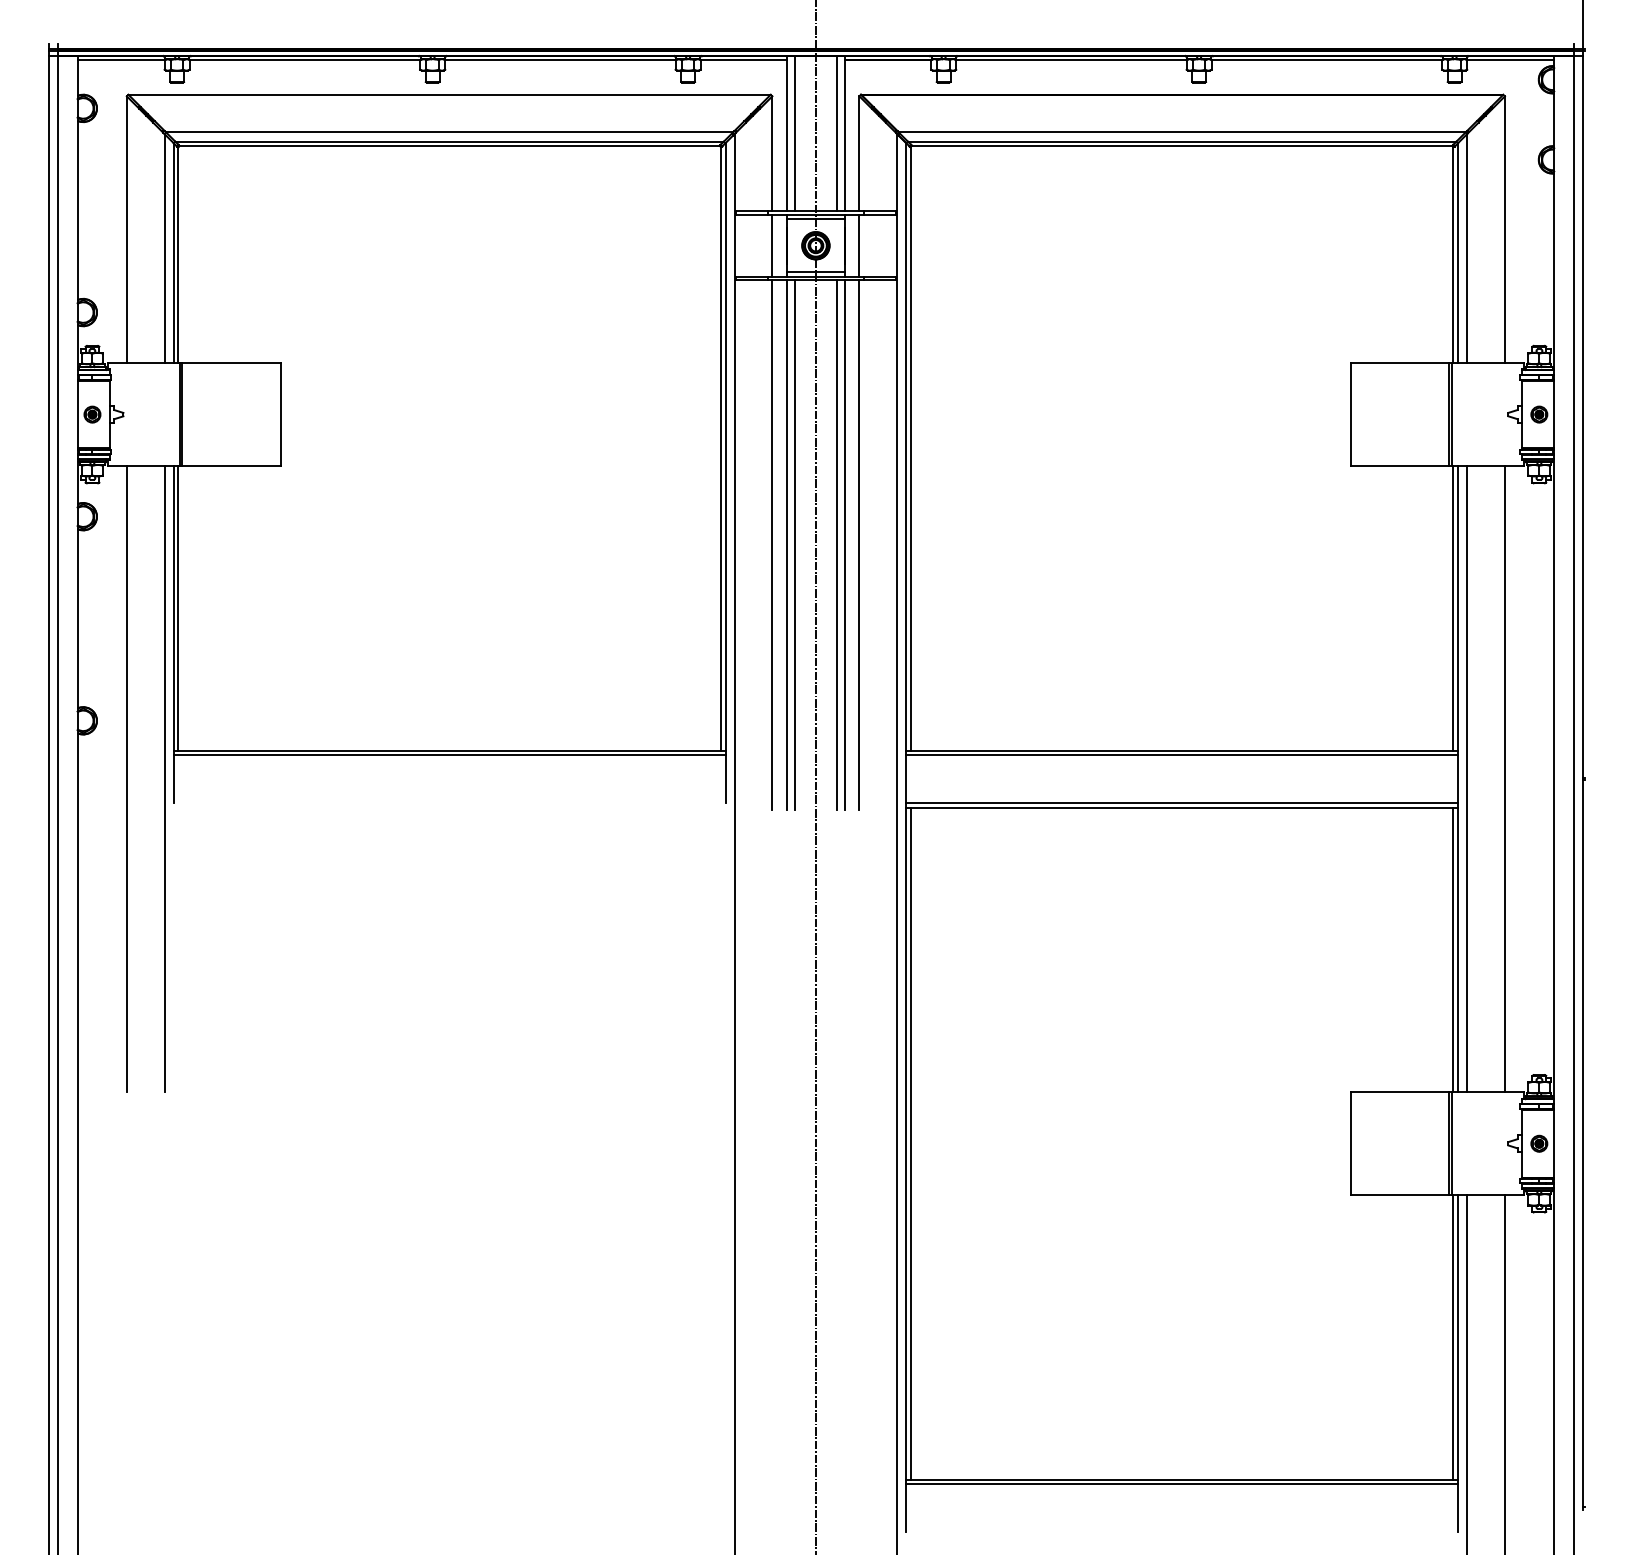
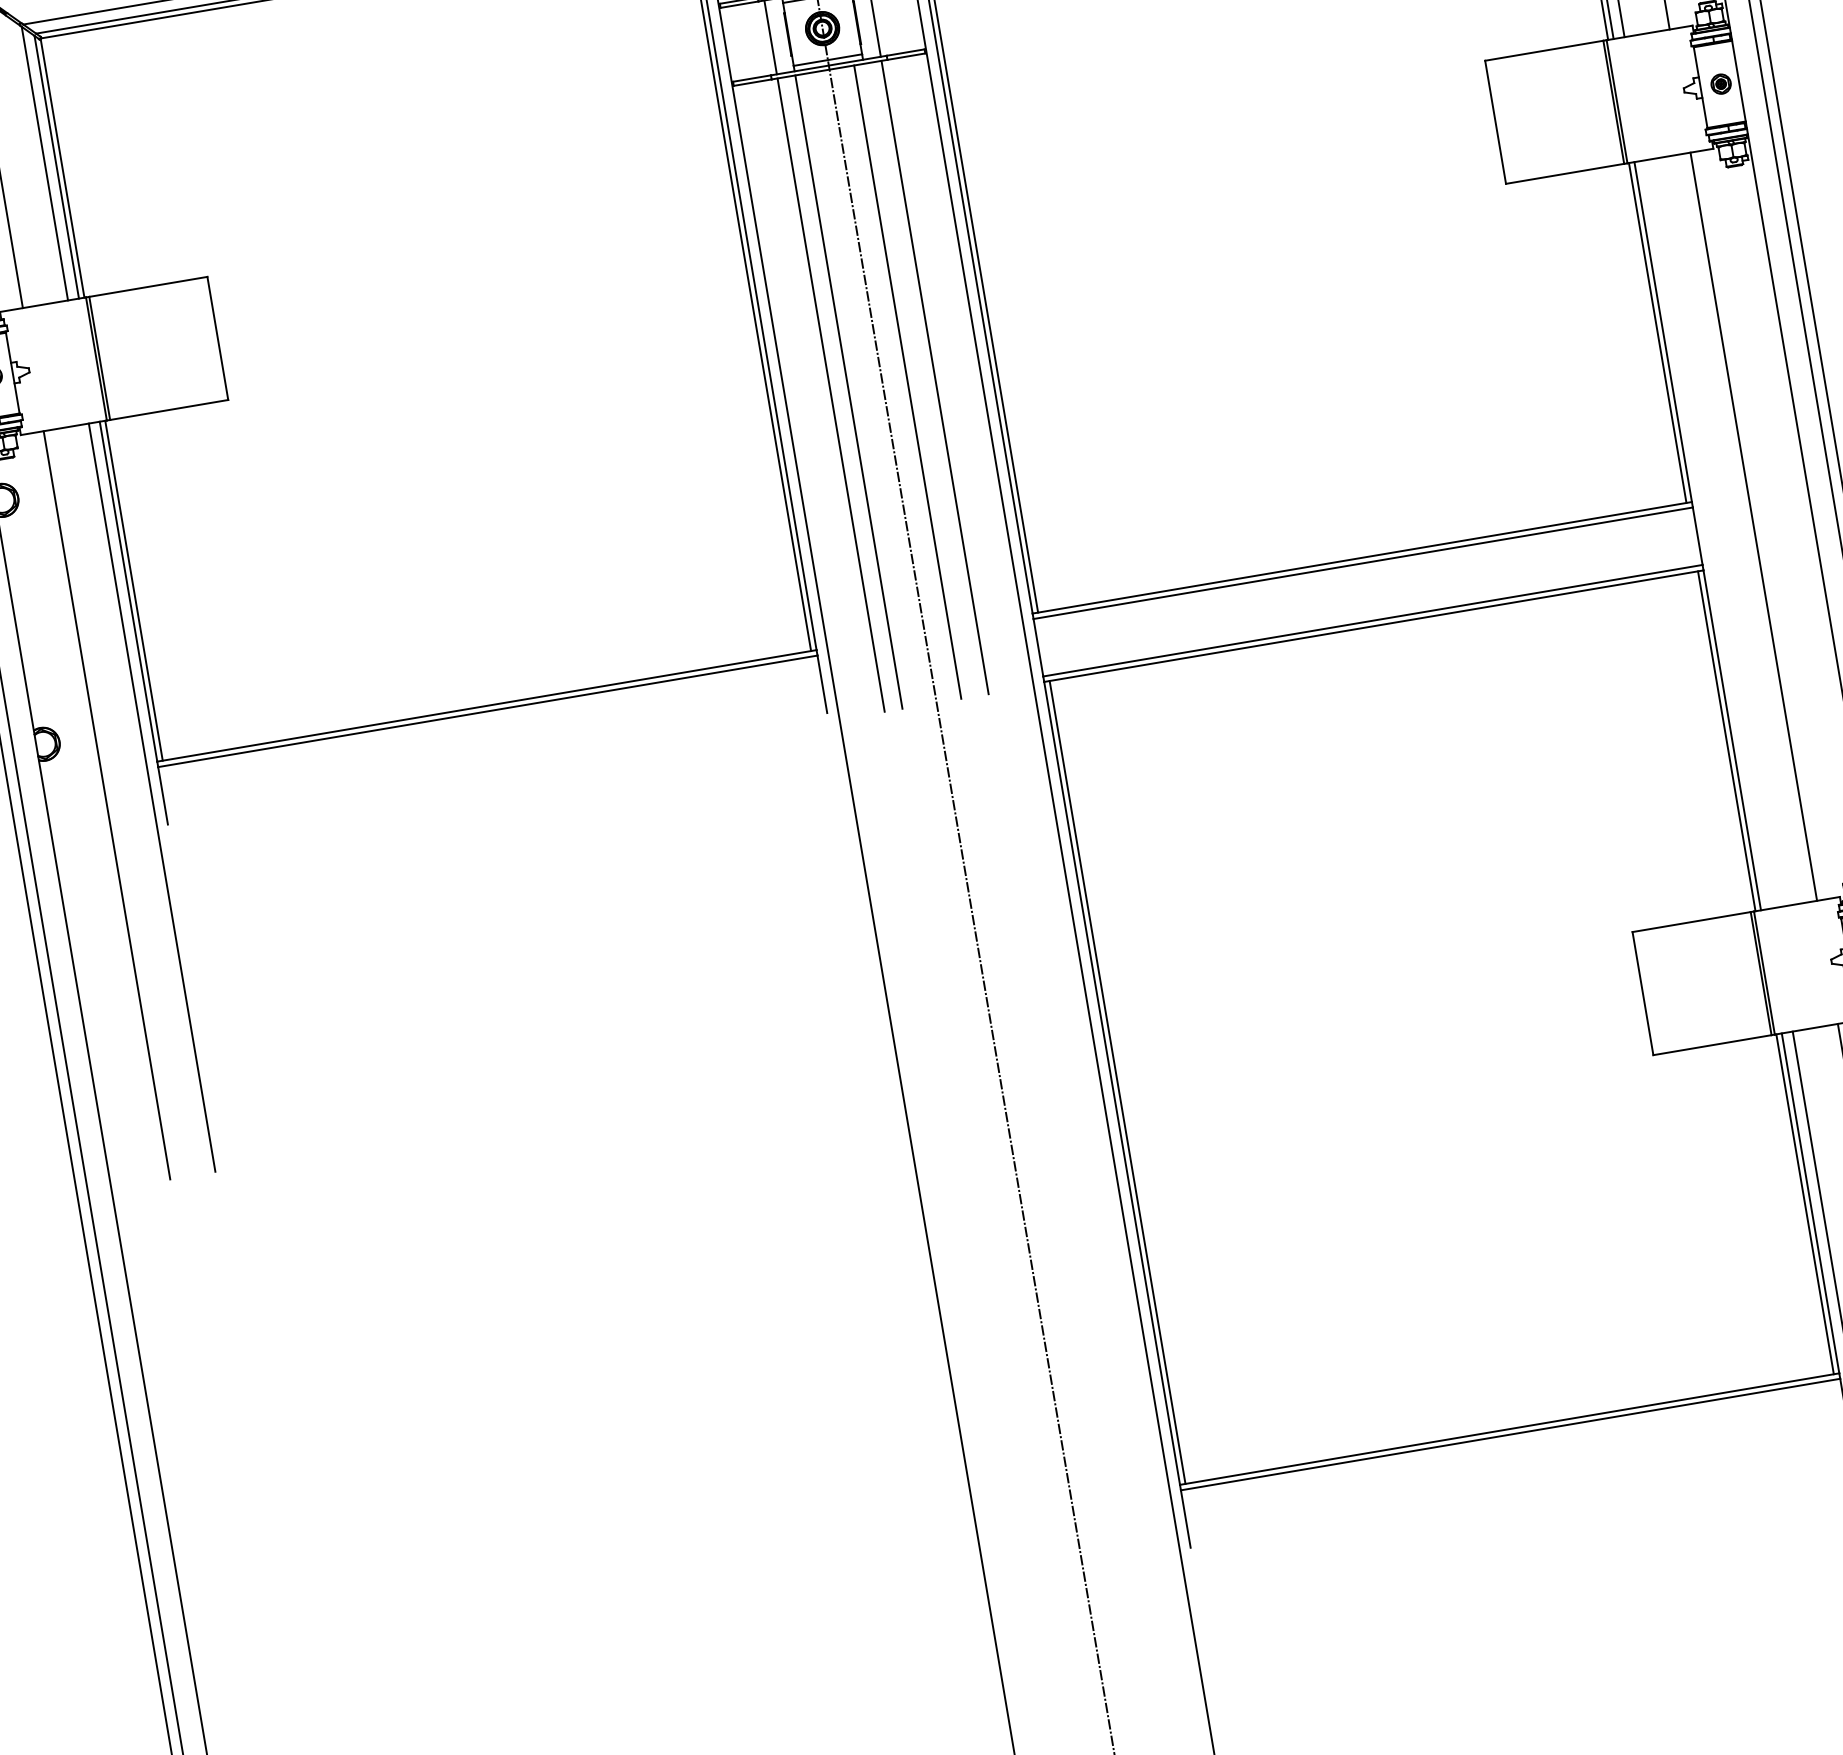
line: (795, 545) -> (858, 390), removed
line: (844, 545) -> (917, 380), removed
line: (1467, 779) -> (1709, 534), removed

